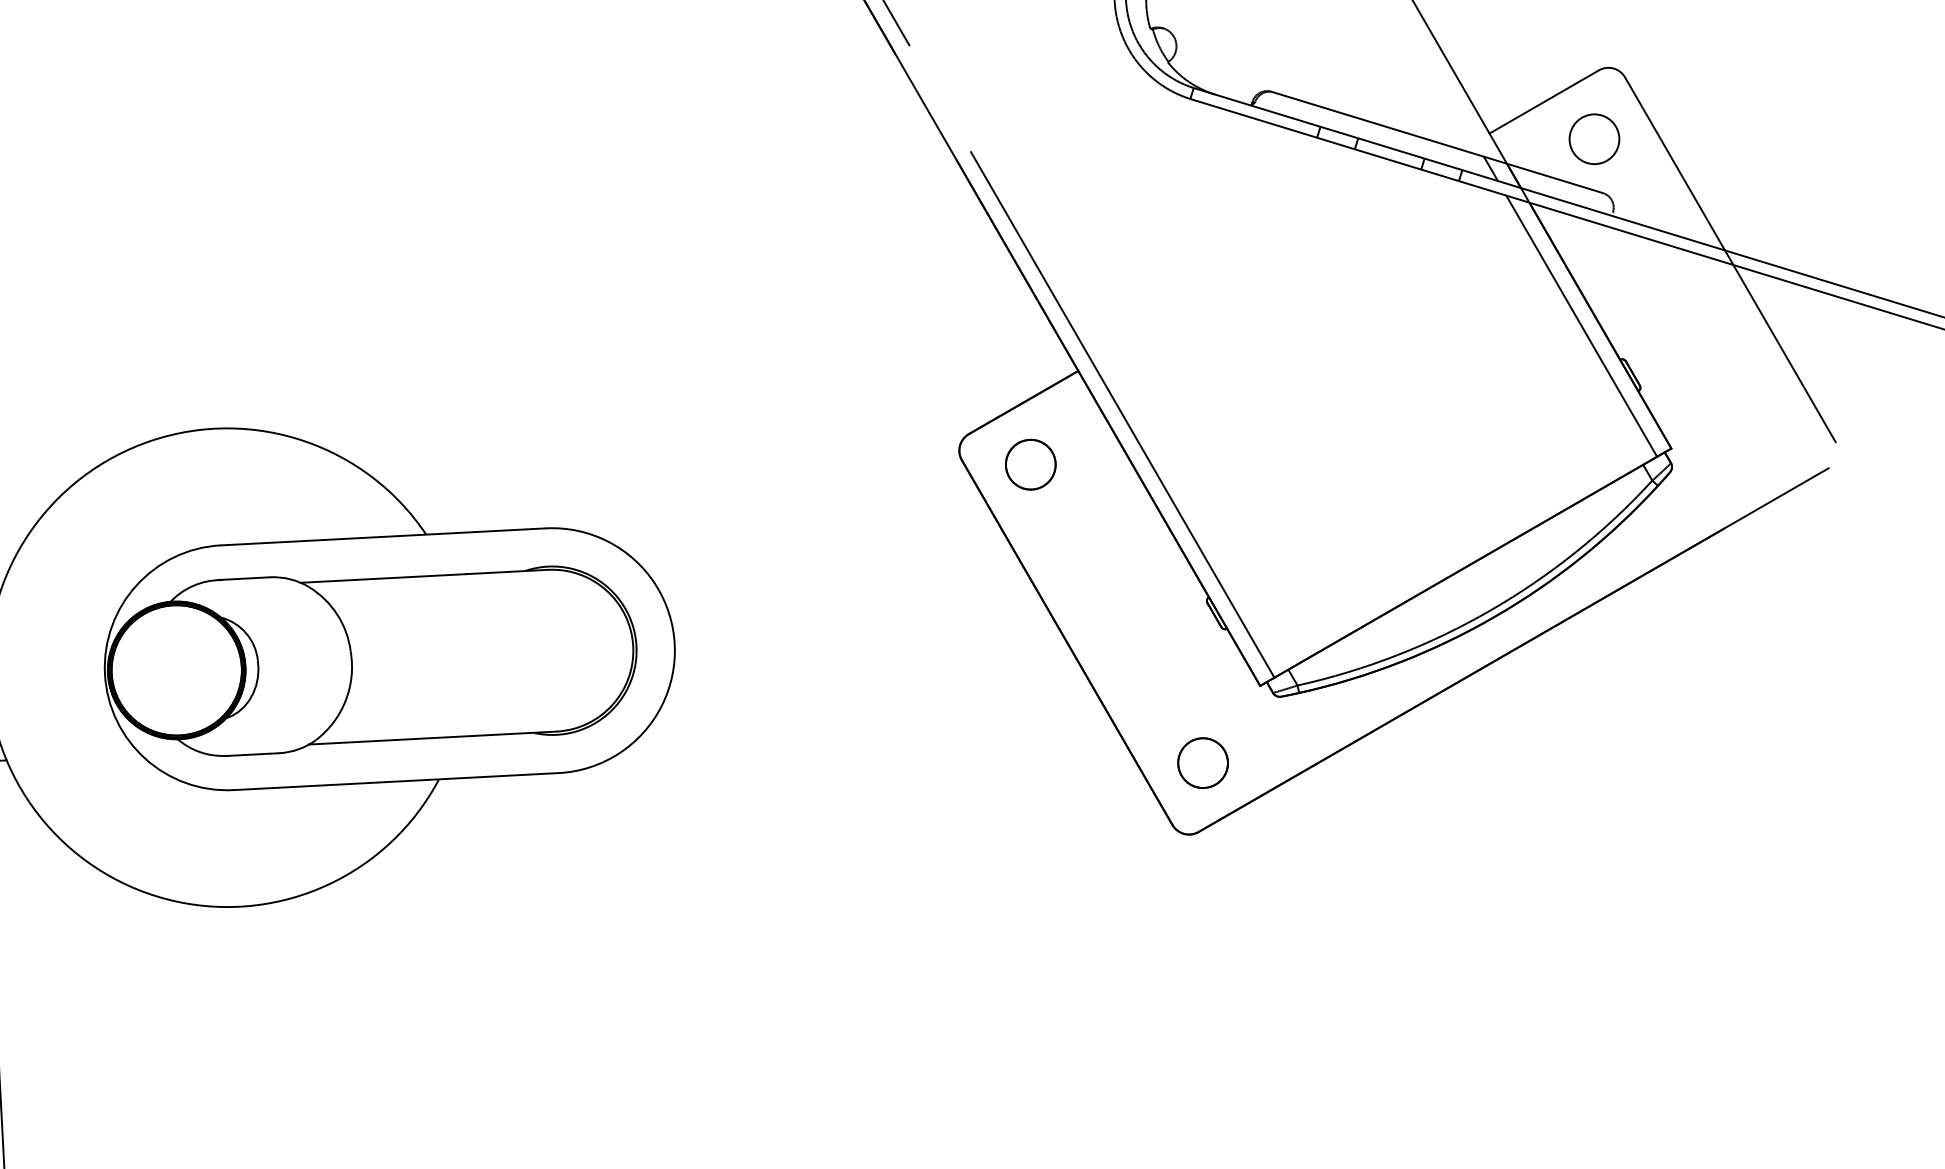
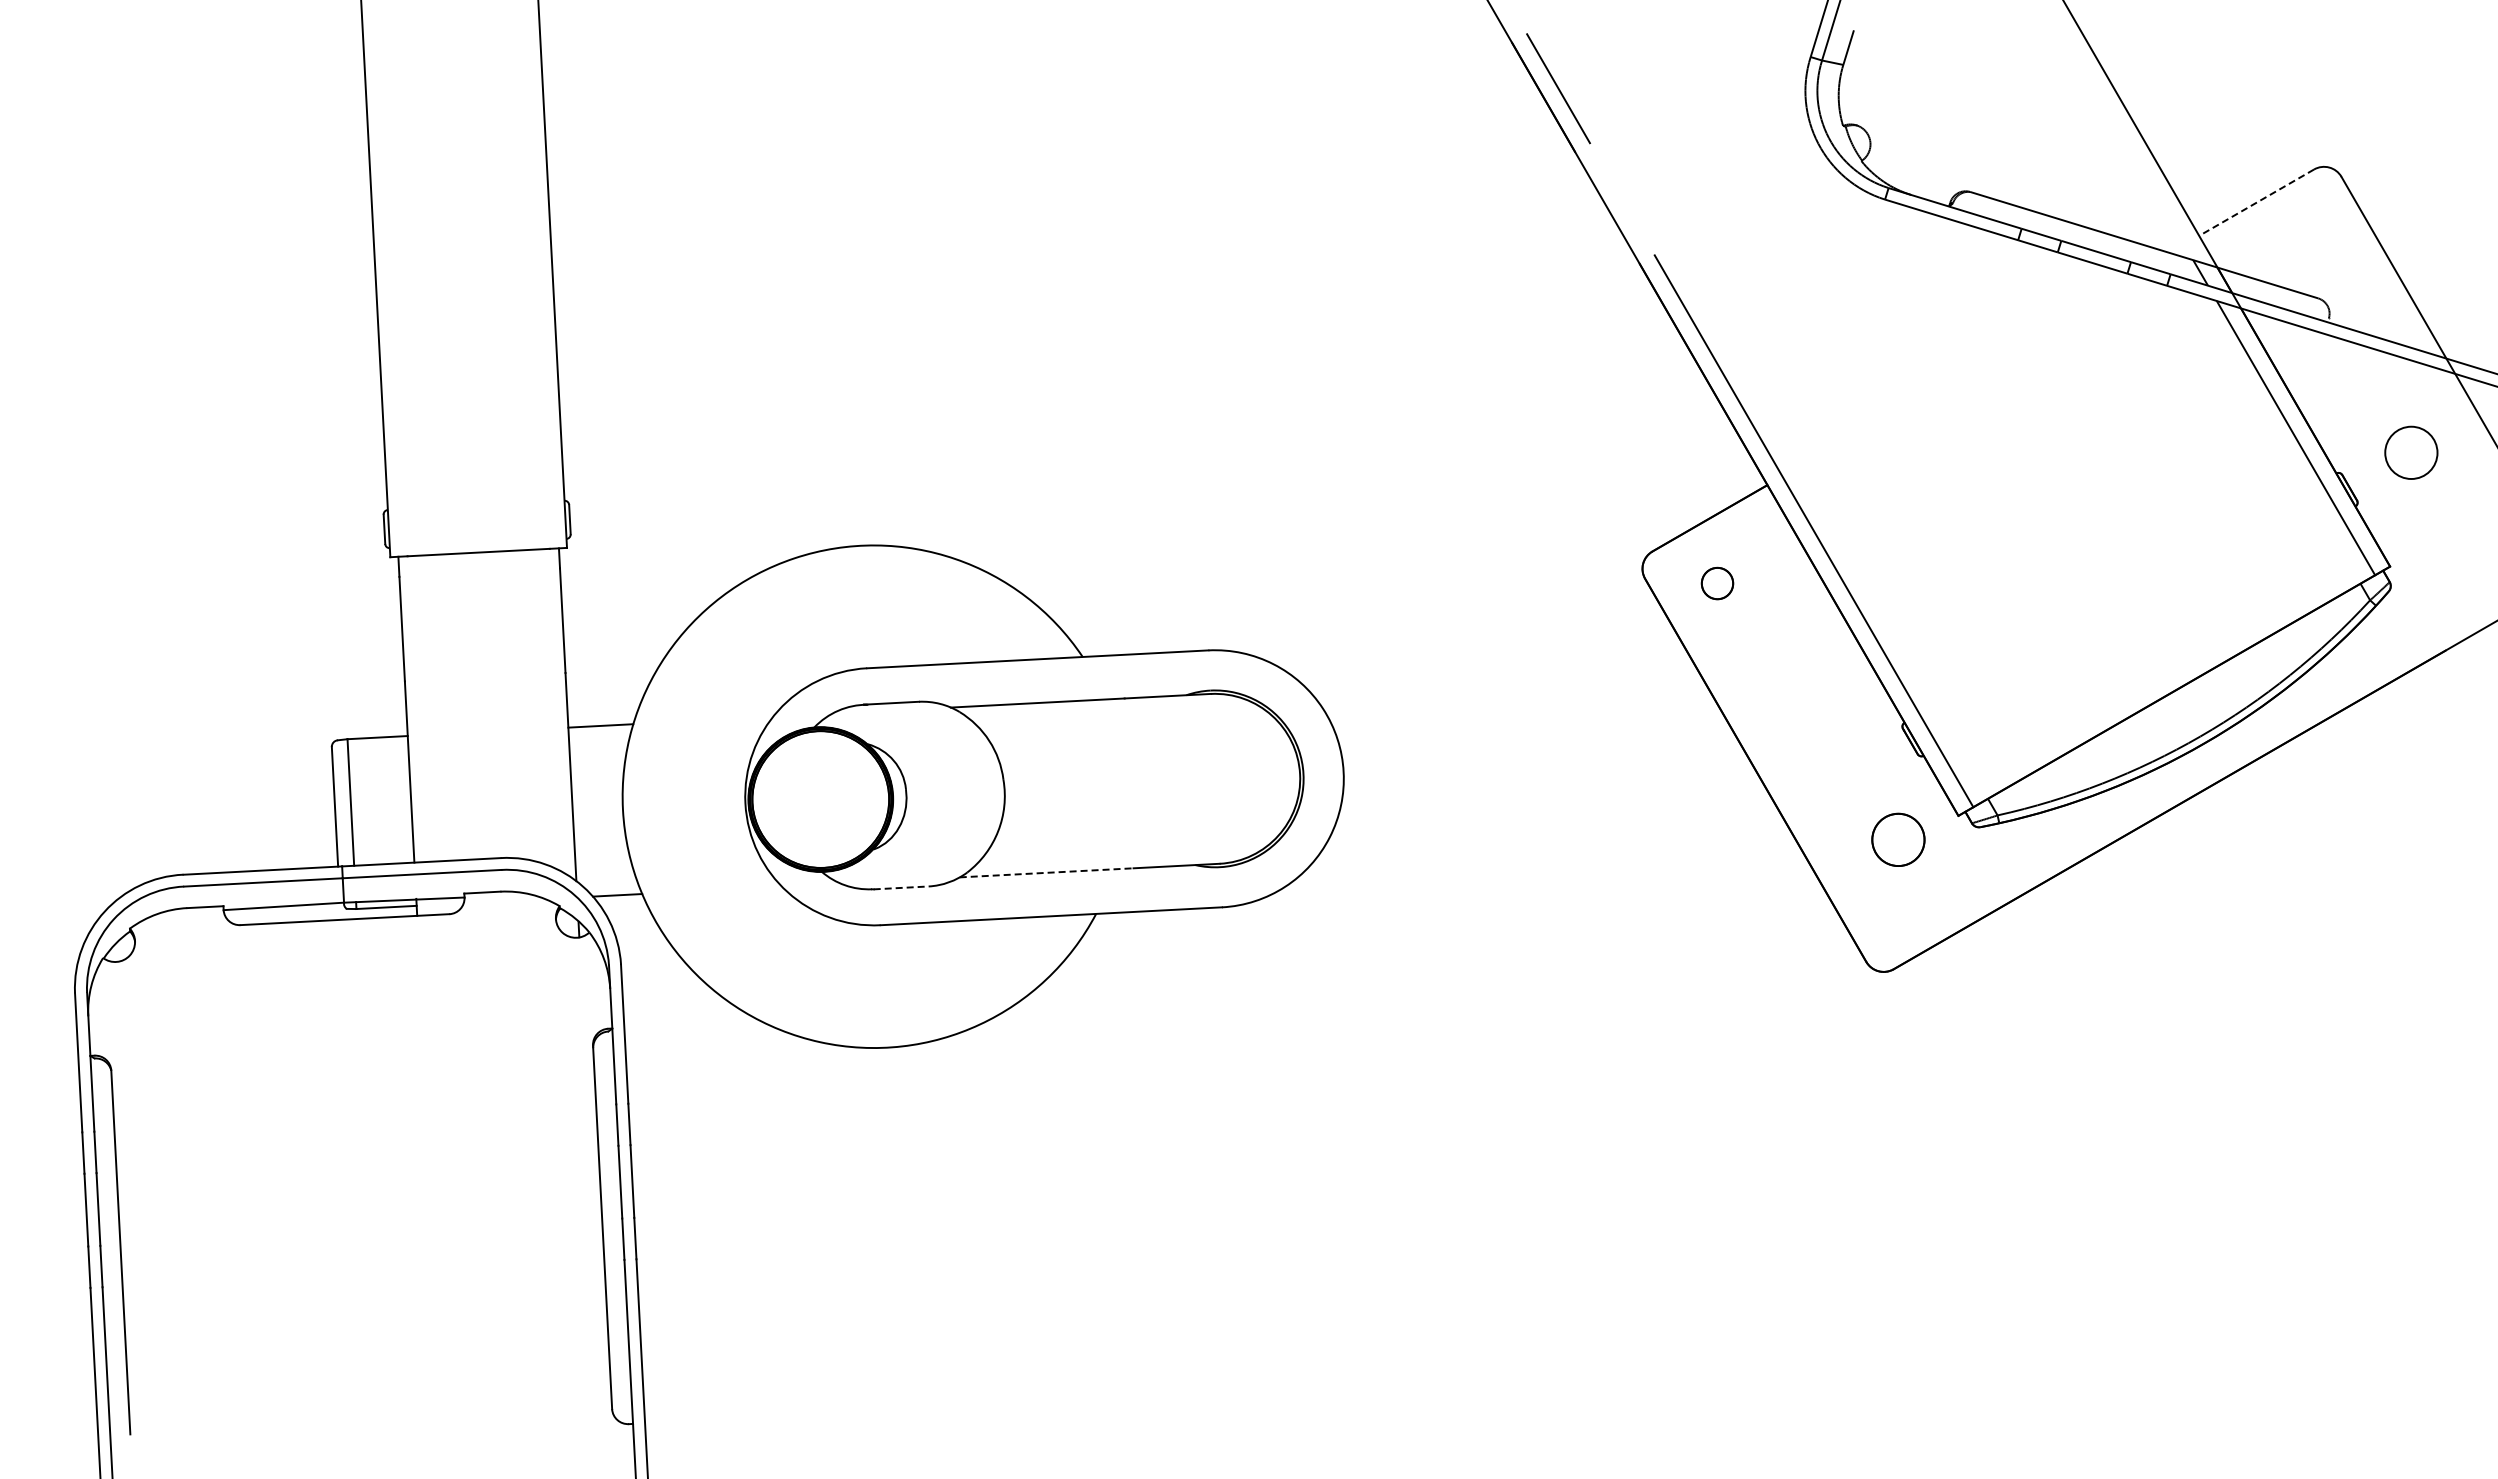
line: (1544, 101) -> (2256, 202), solid -> dashed
circle: (1594, 138) -> (2411, 452), moved
circle: (1030, 464) -> (1717, 583), size x0.6
line: (392, 739) -> (1047, 872), solid -> dashed
line: (253, 754) -> (901, 887), solid -> dashed
circle: (1203, 762) -> (1898, 839), moved

